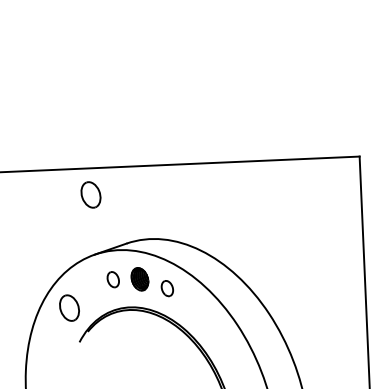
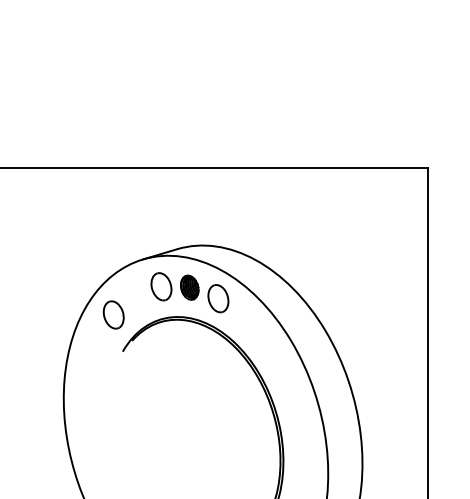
part: (90, 194) -> (141, 195), removed
part: (113, 279) -> (161, 286), size x1.67
part: (167, 288) -> (218, 298), size x1.67

